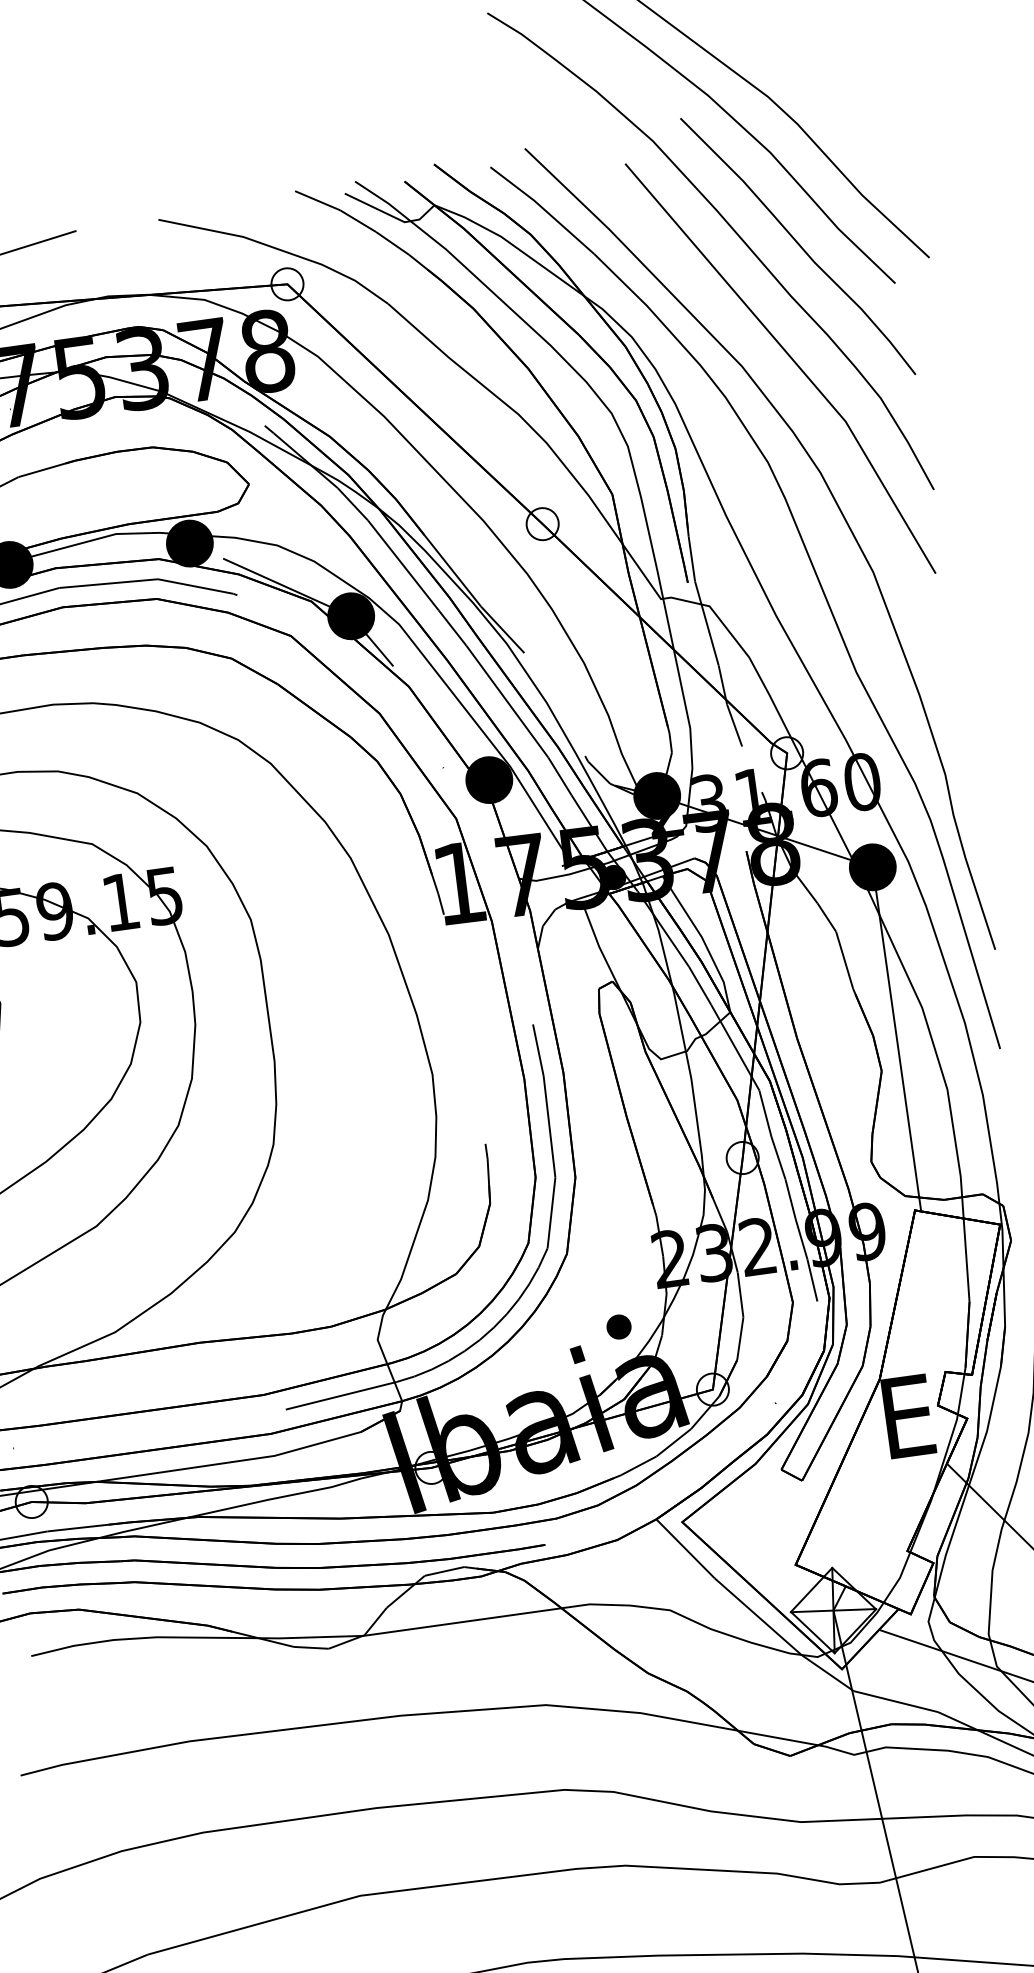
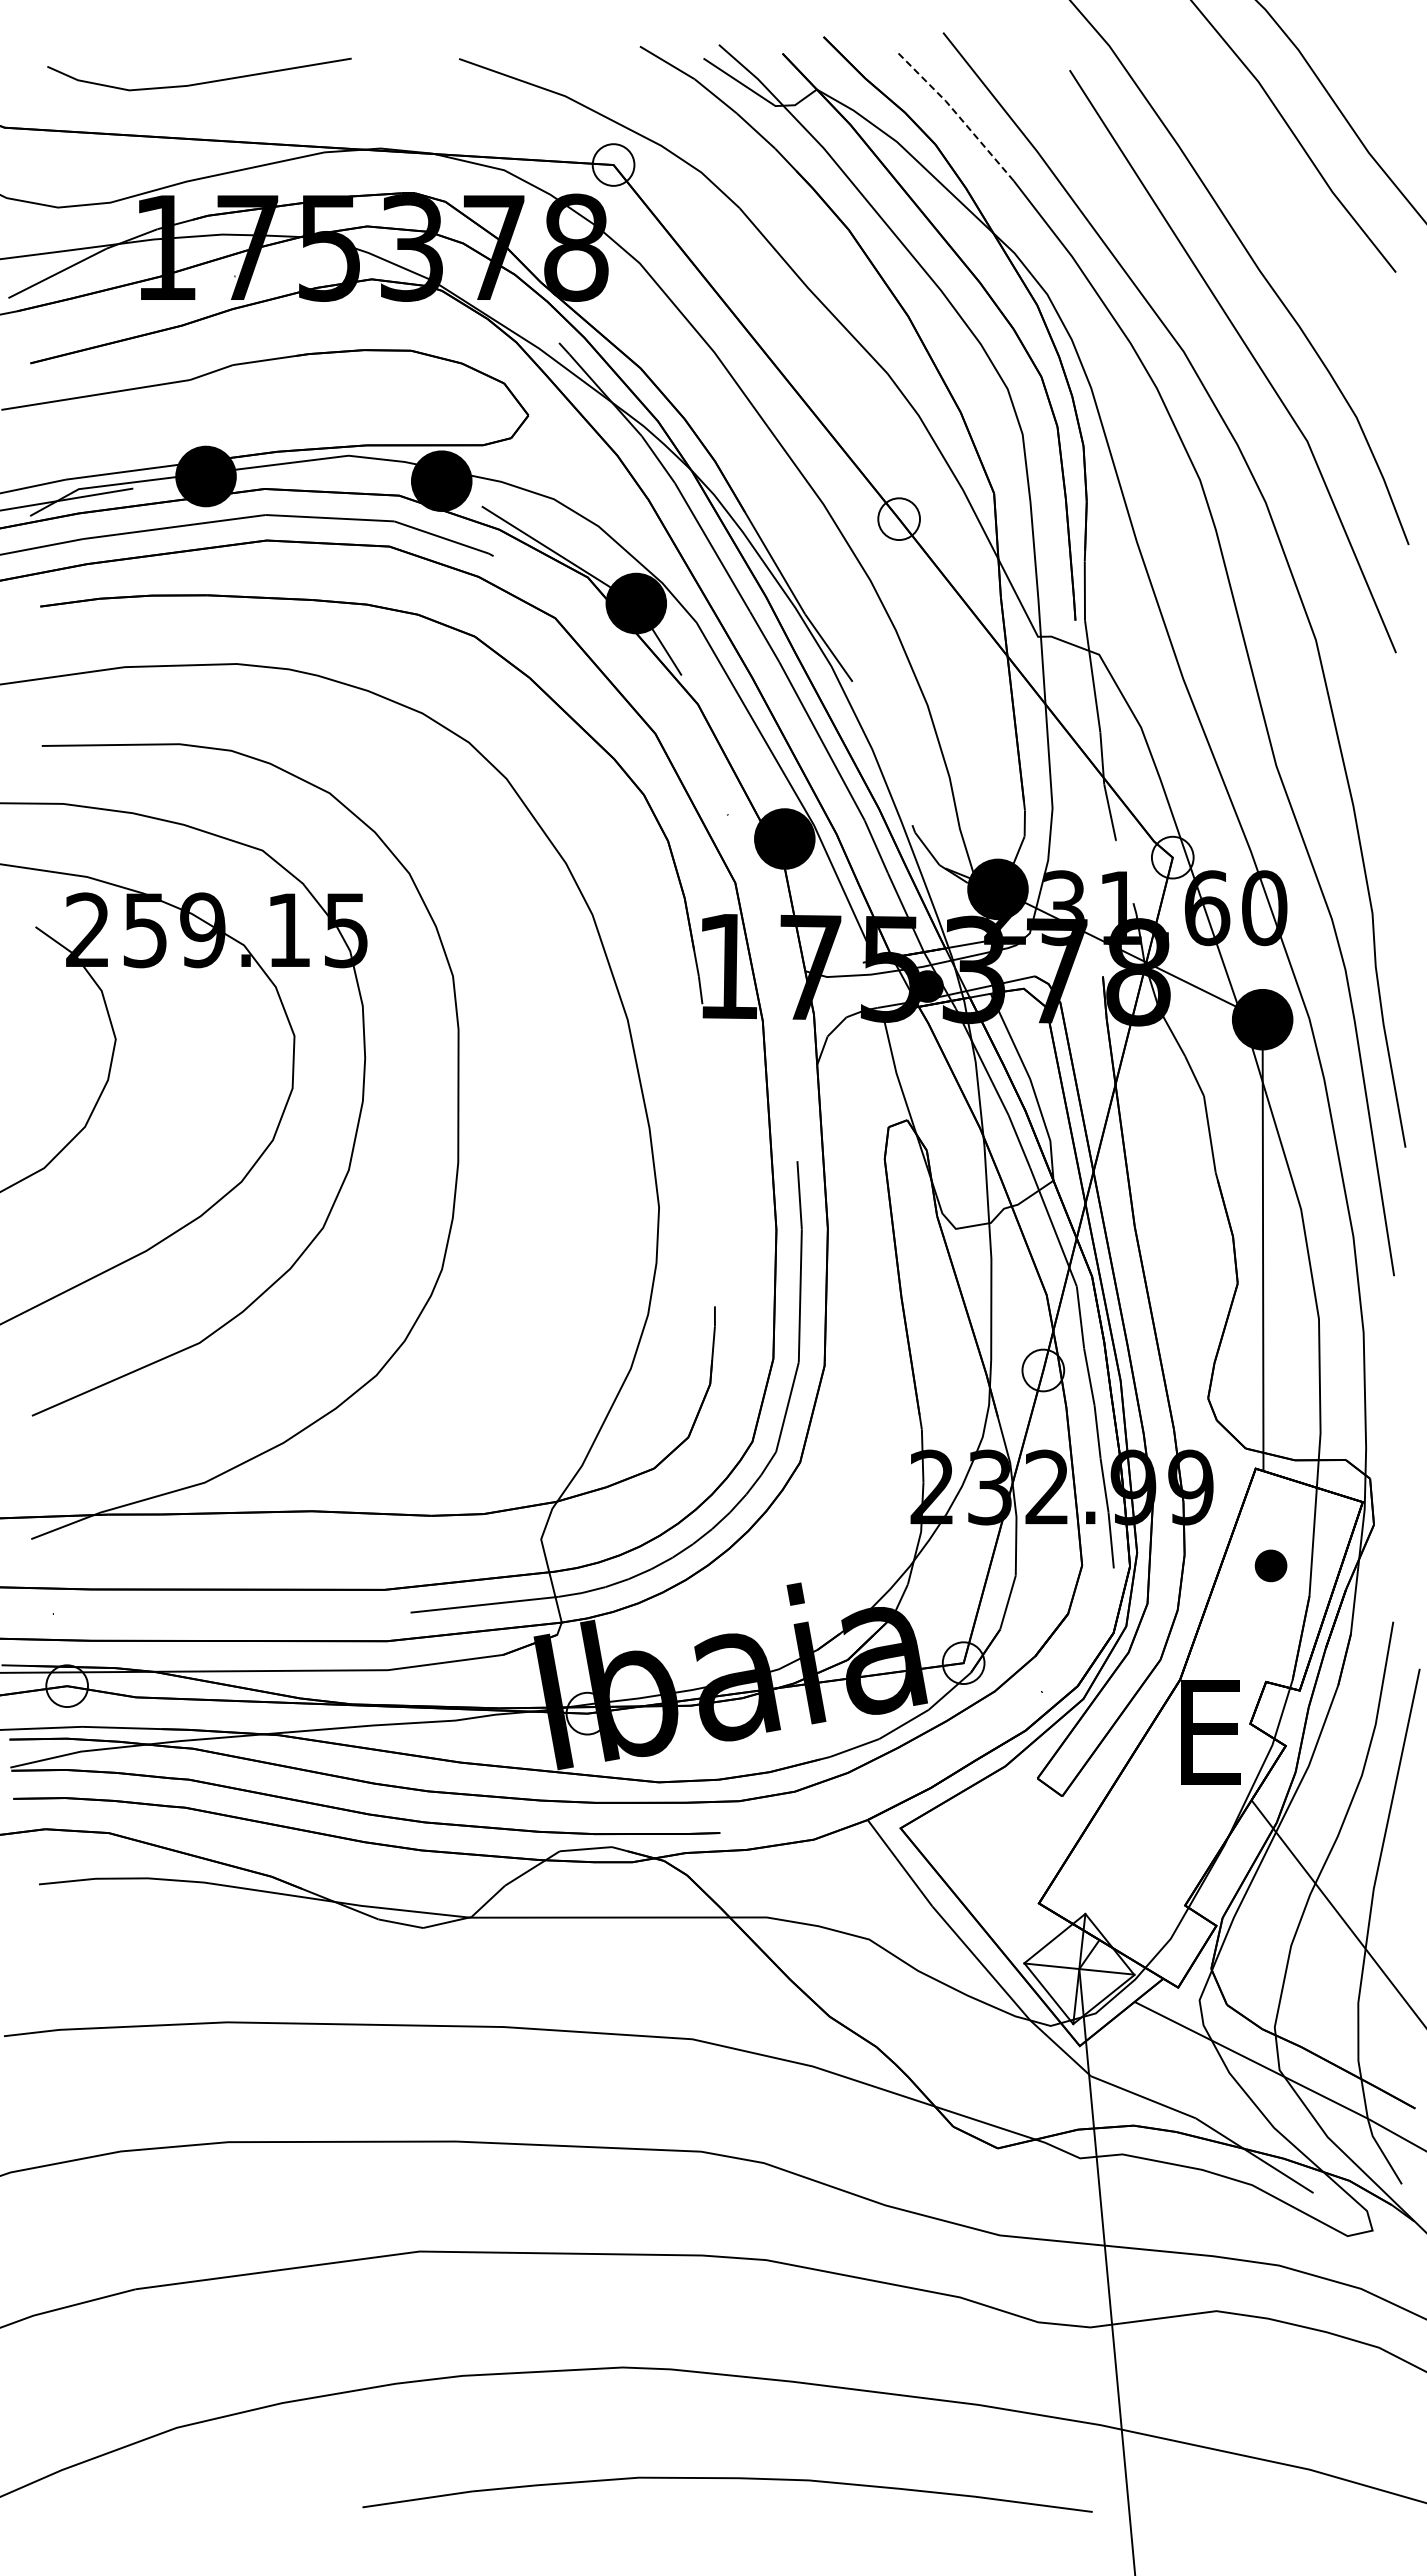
line: (543, 208) -> (956, 113), solid -> dashed
curve: (798, 245) -> (1278, 206), removed
part: (618, 1326) -> (1270, 1565), moved

